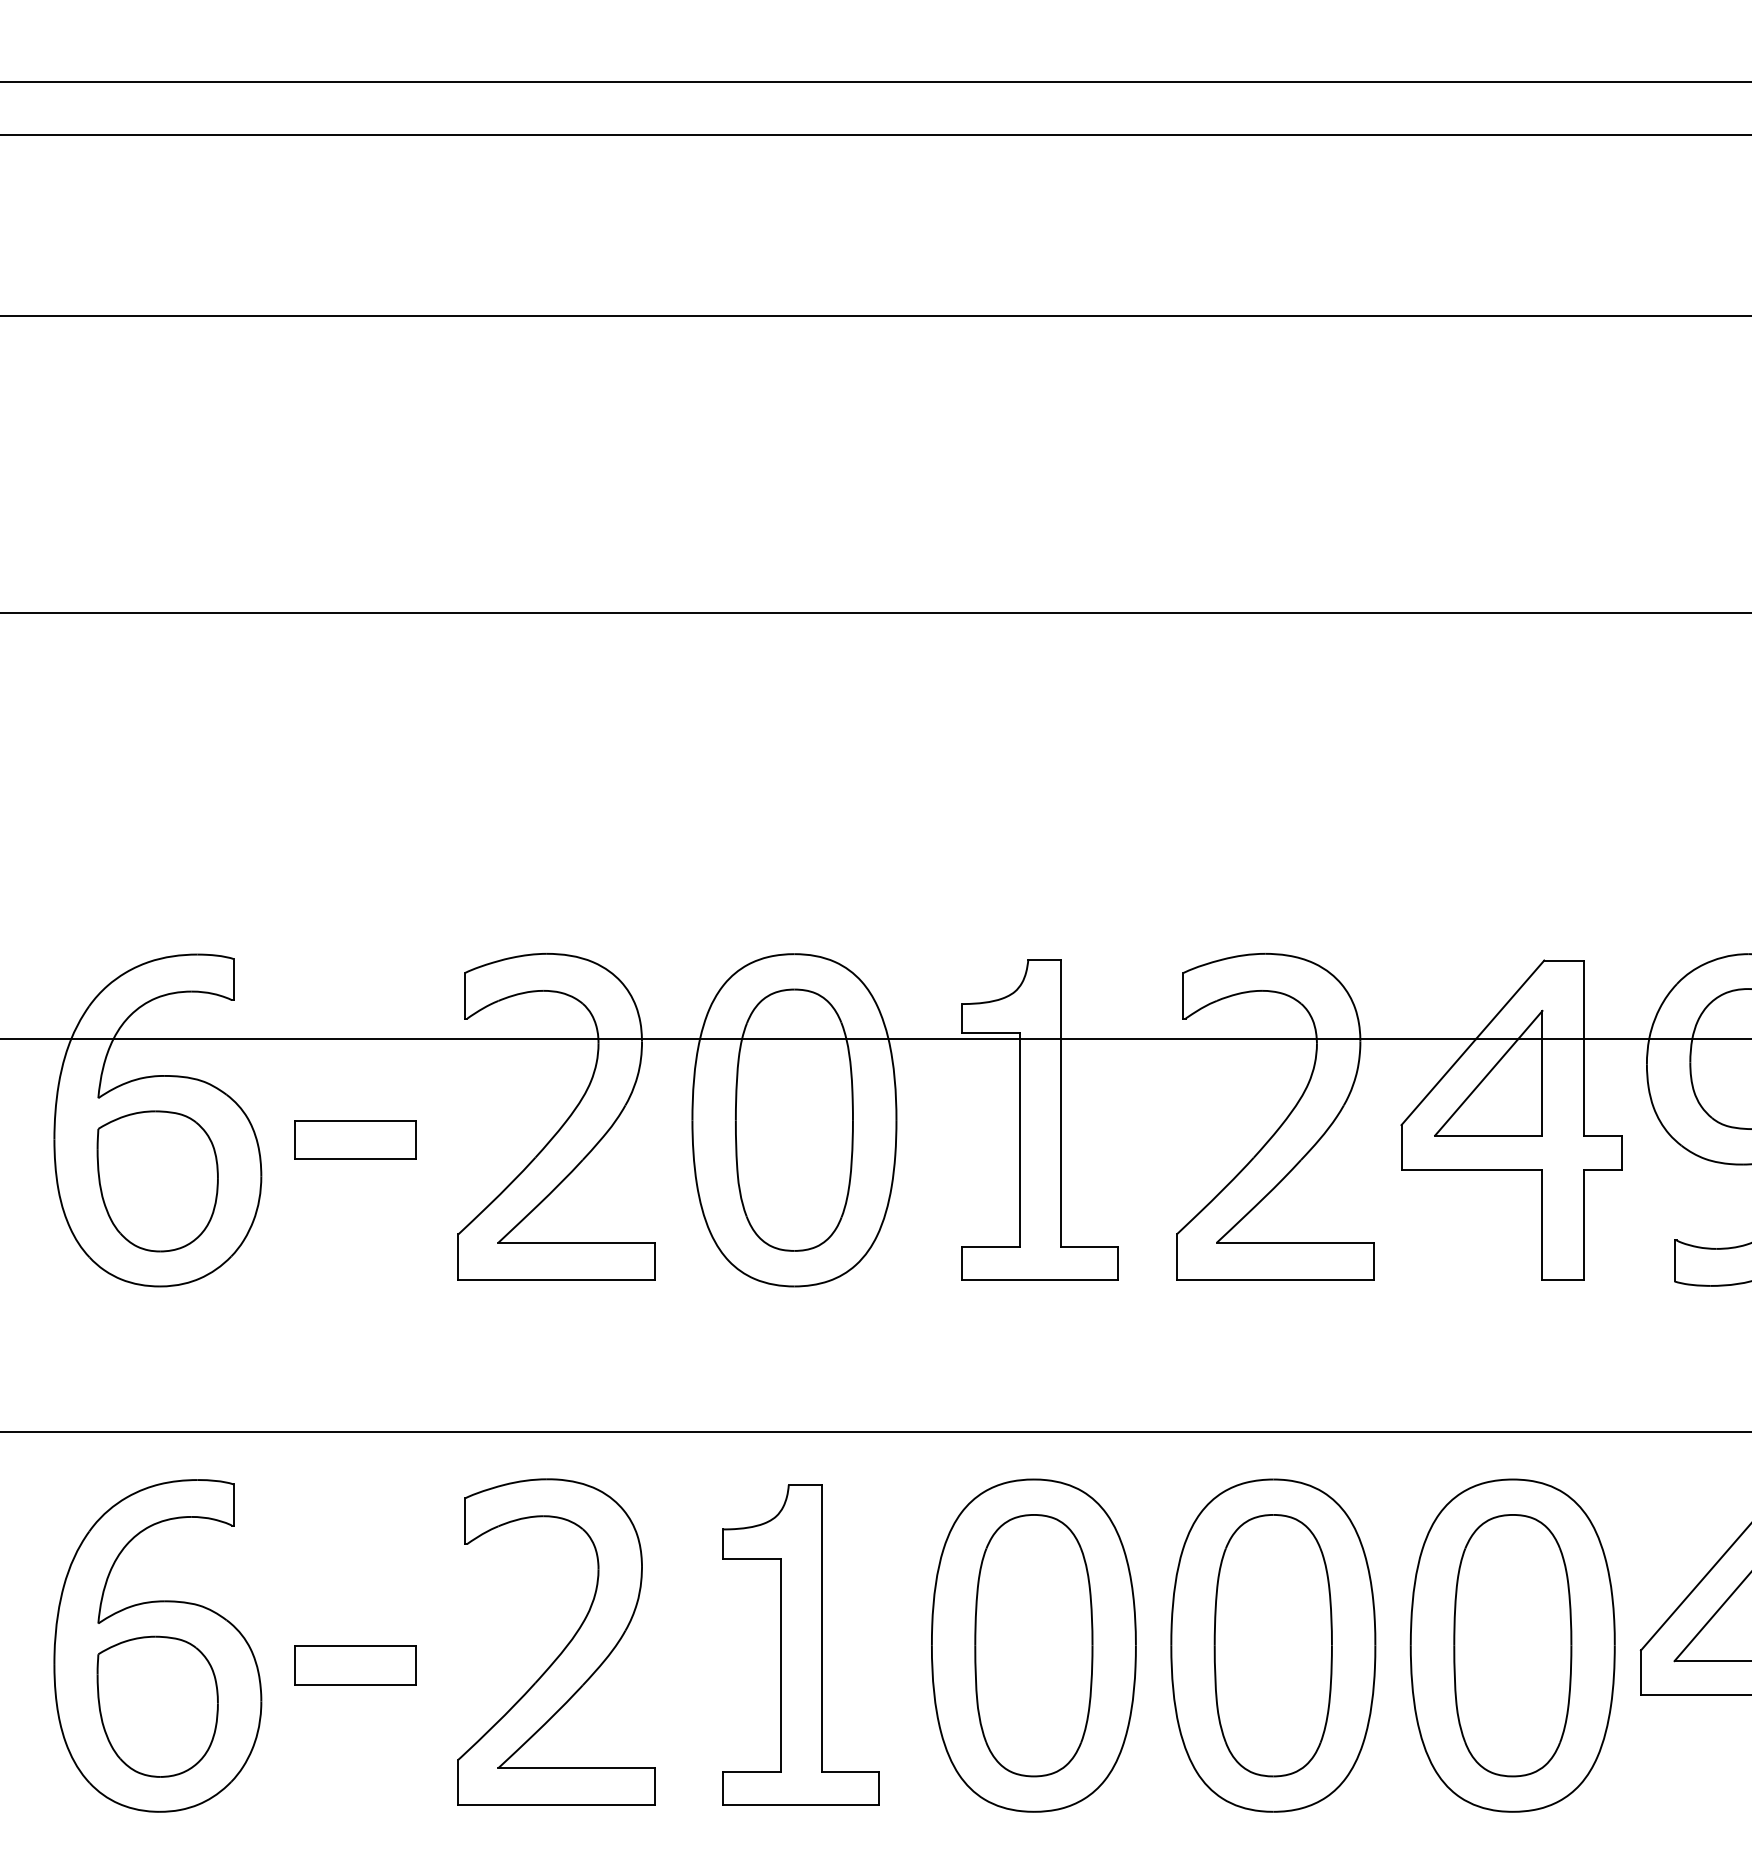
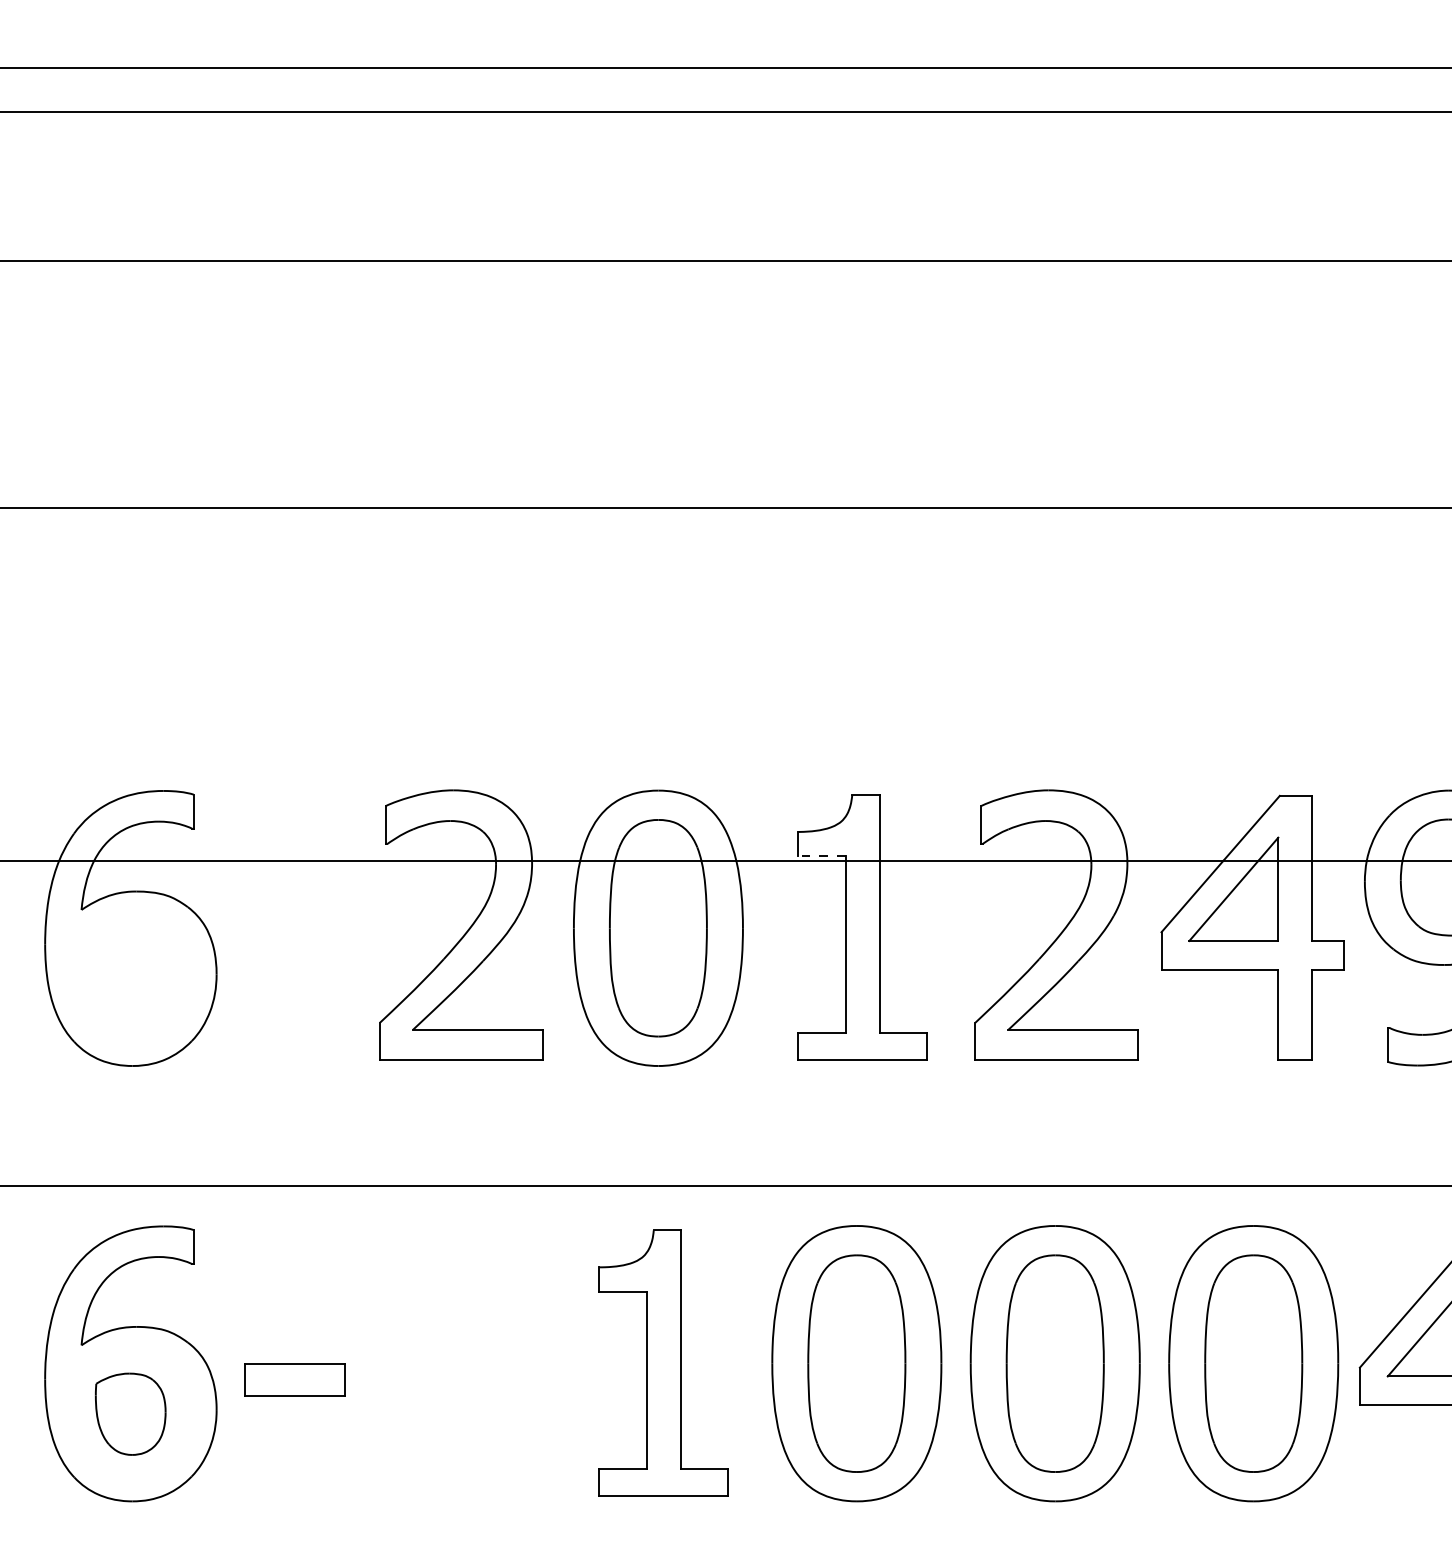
line: (991, 1033) -> (821, 856), solid -> dashed
part: (355, 1139) -> (294, 944), removed
part: (157, 1181) -> (130, 979), removed
part: (563, 1648) -> (467, 1366), removed
part: (157, 1706) -> (130, 1414), size x0.7

